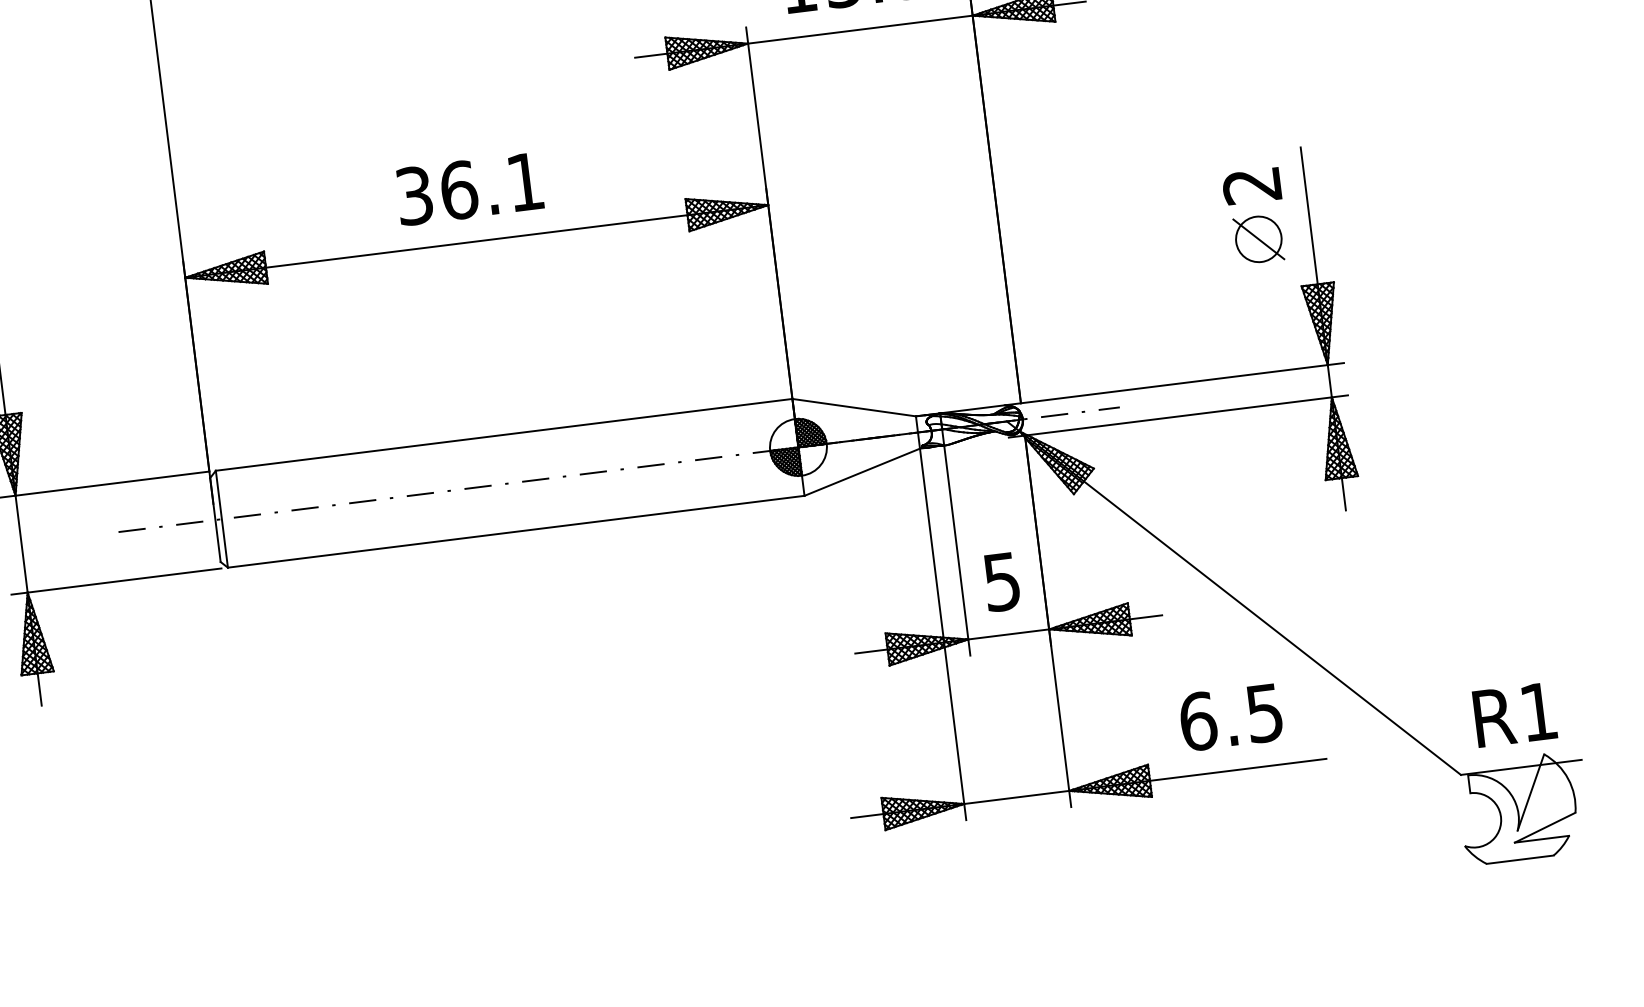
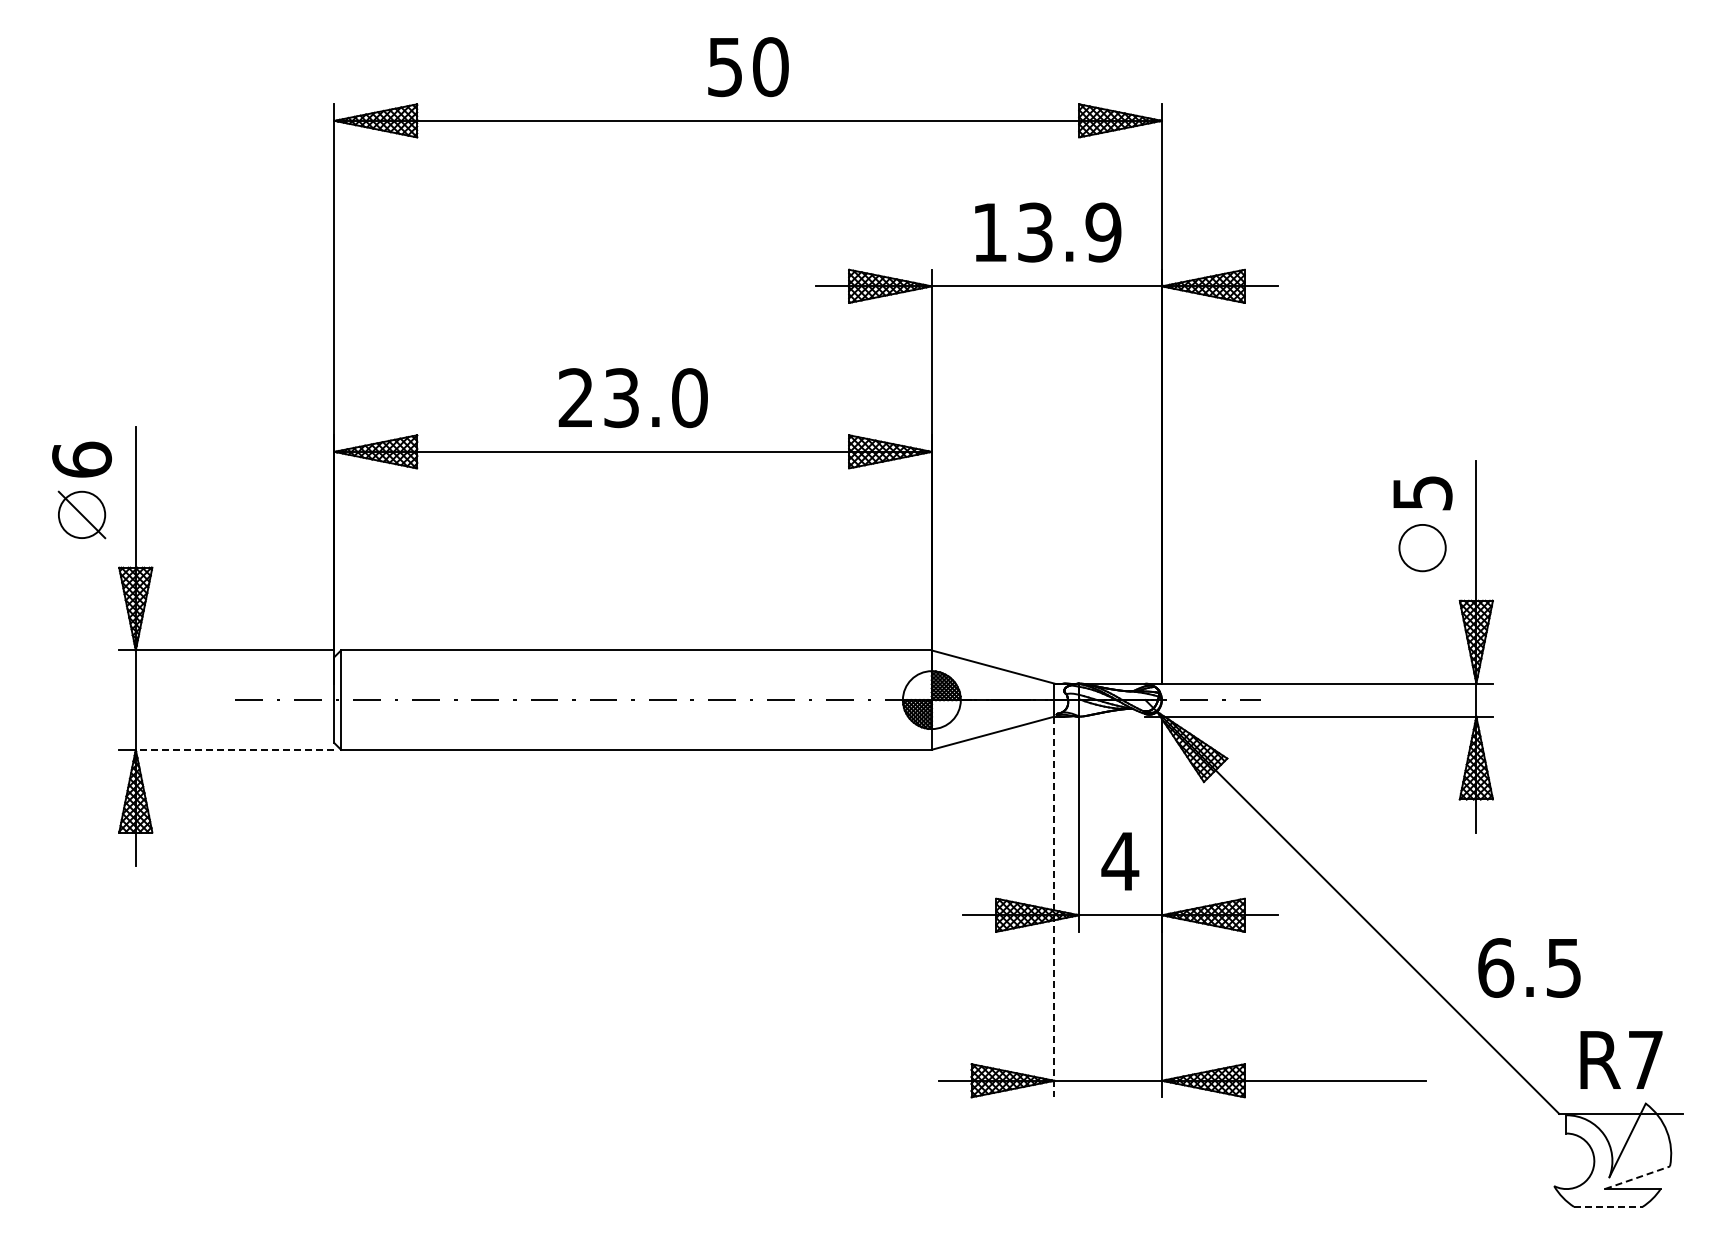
text: (1252, 186) -> (1422, 493), 2 -> 5
text: (469, 189) -> (632, 398), 36.1 -> 23.0
line: (1258, 238) -> (1422, 547), removed
line: (123, 580) -> (234, 749), solid -> dashed
text: (1002, 581) -> (1120, 861), 5 -> 4
line: (943, 634) -> (1054, 907), solid -> dashed
text: (1538, 711) -> (1645, 1059), R1 -> R7
text: (1231, 716) -> (1529, 967), moved
line: (1546, 827) -> (1638, 1177), solid -> dashed
line: (1520, 859) -> (1608, 1206), solid -> dashed

